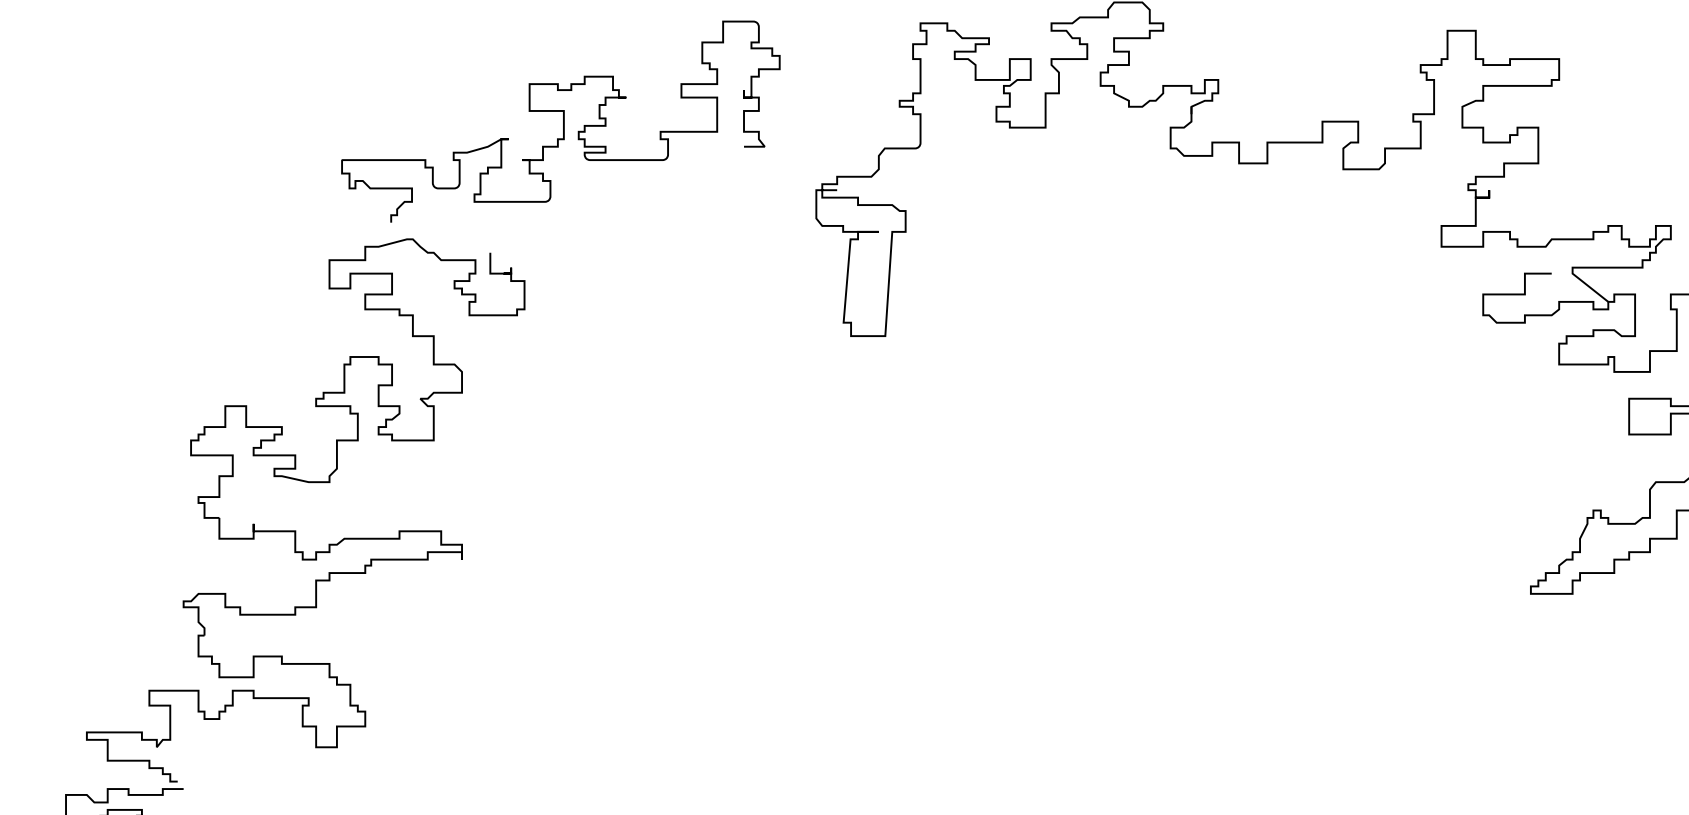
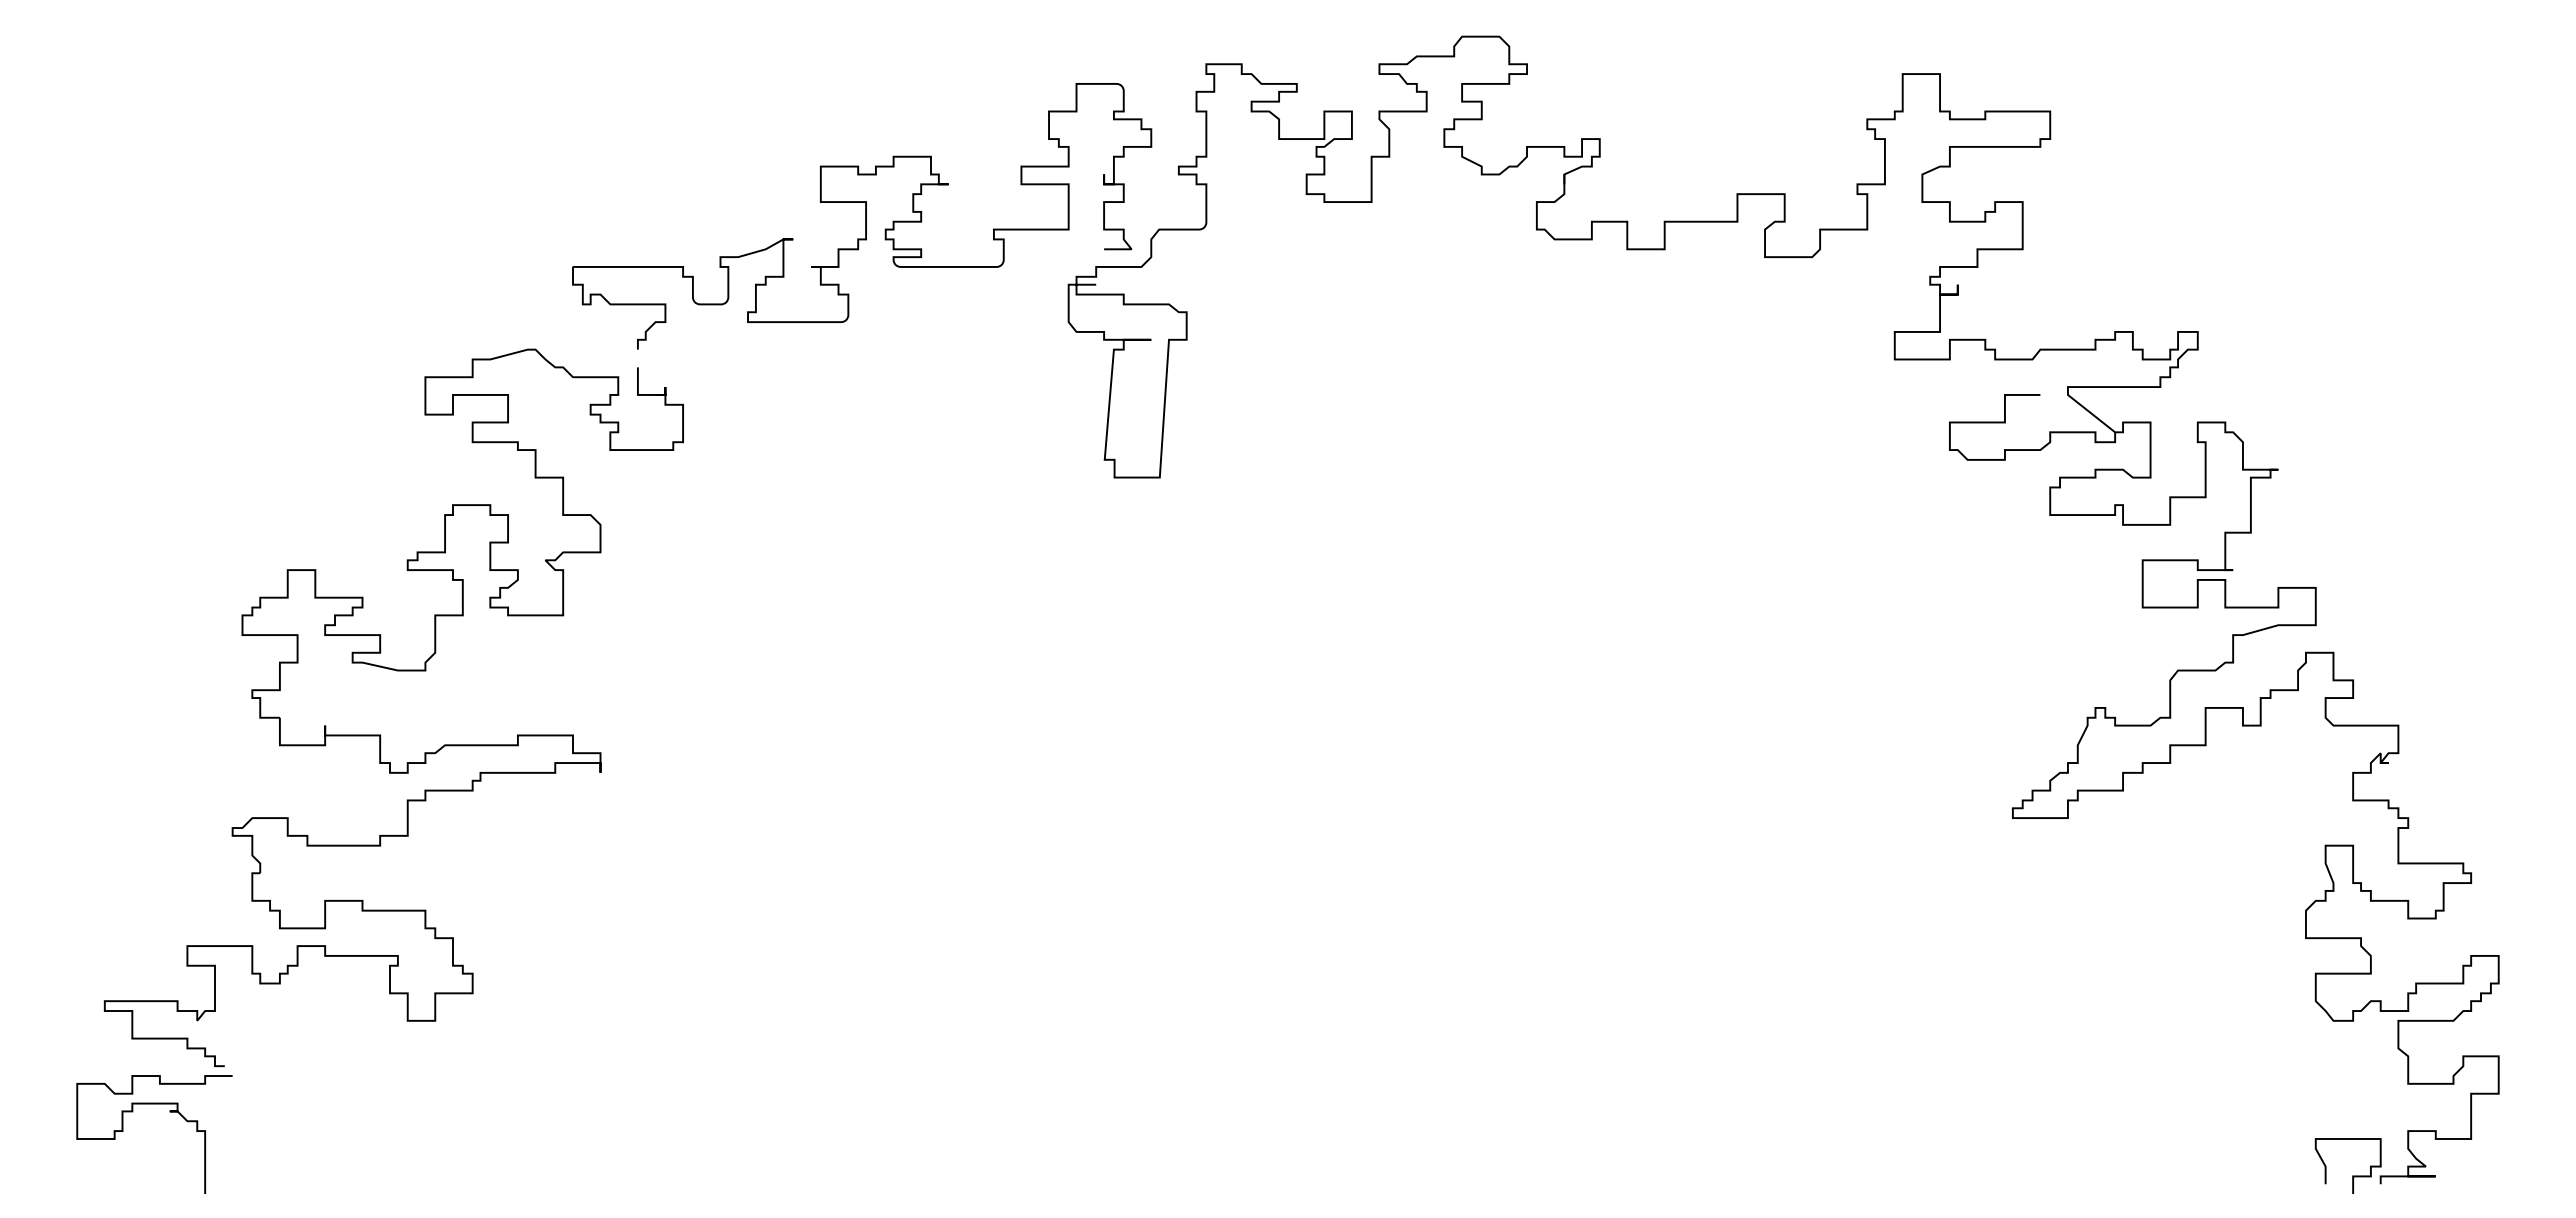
curve: (563, 121) -> (865, 216), moved

